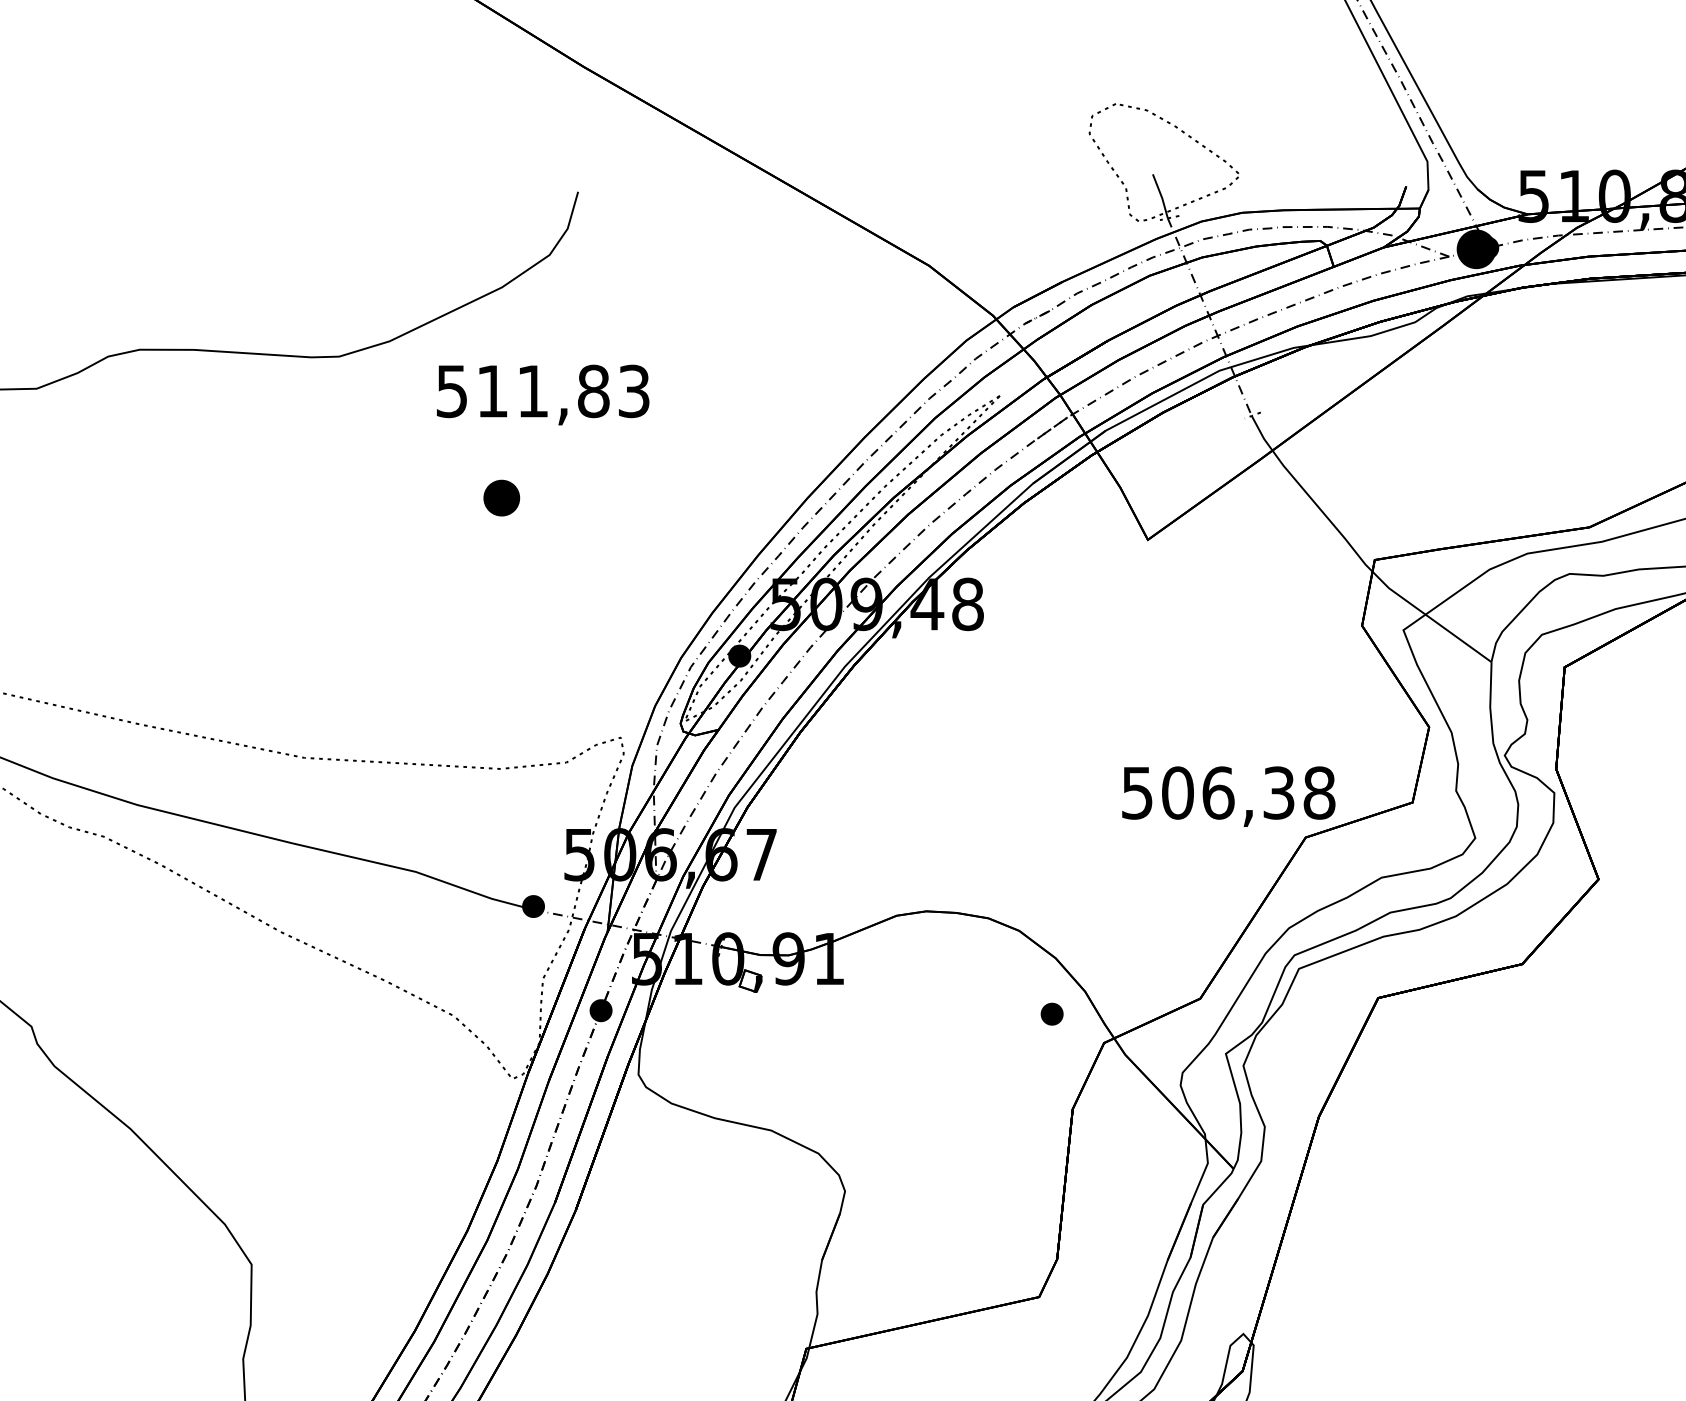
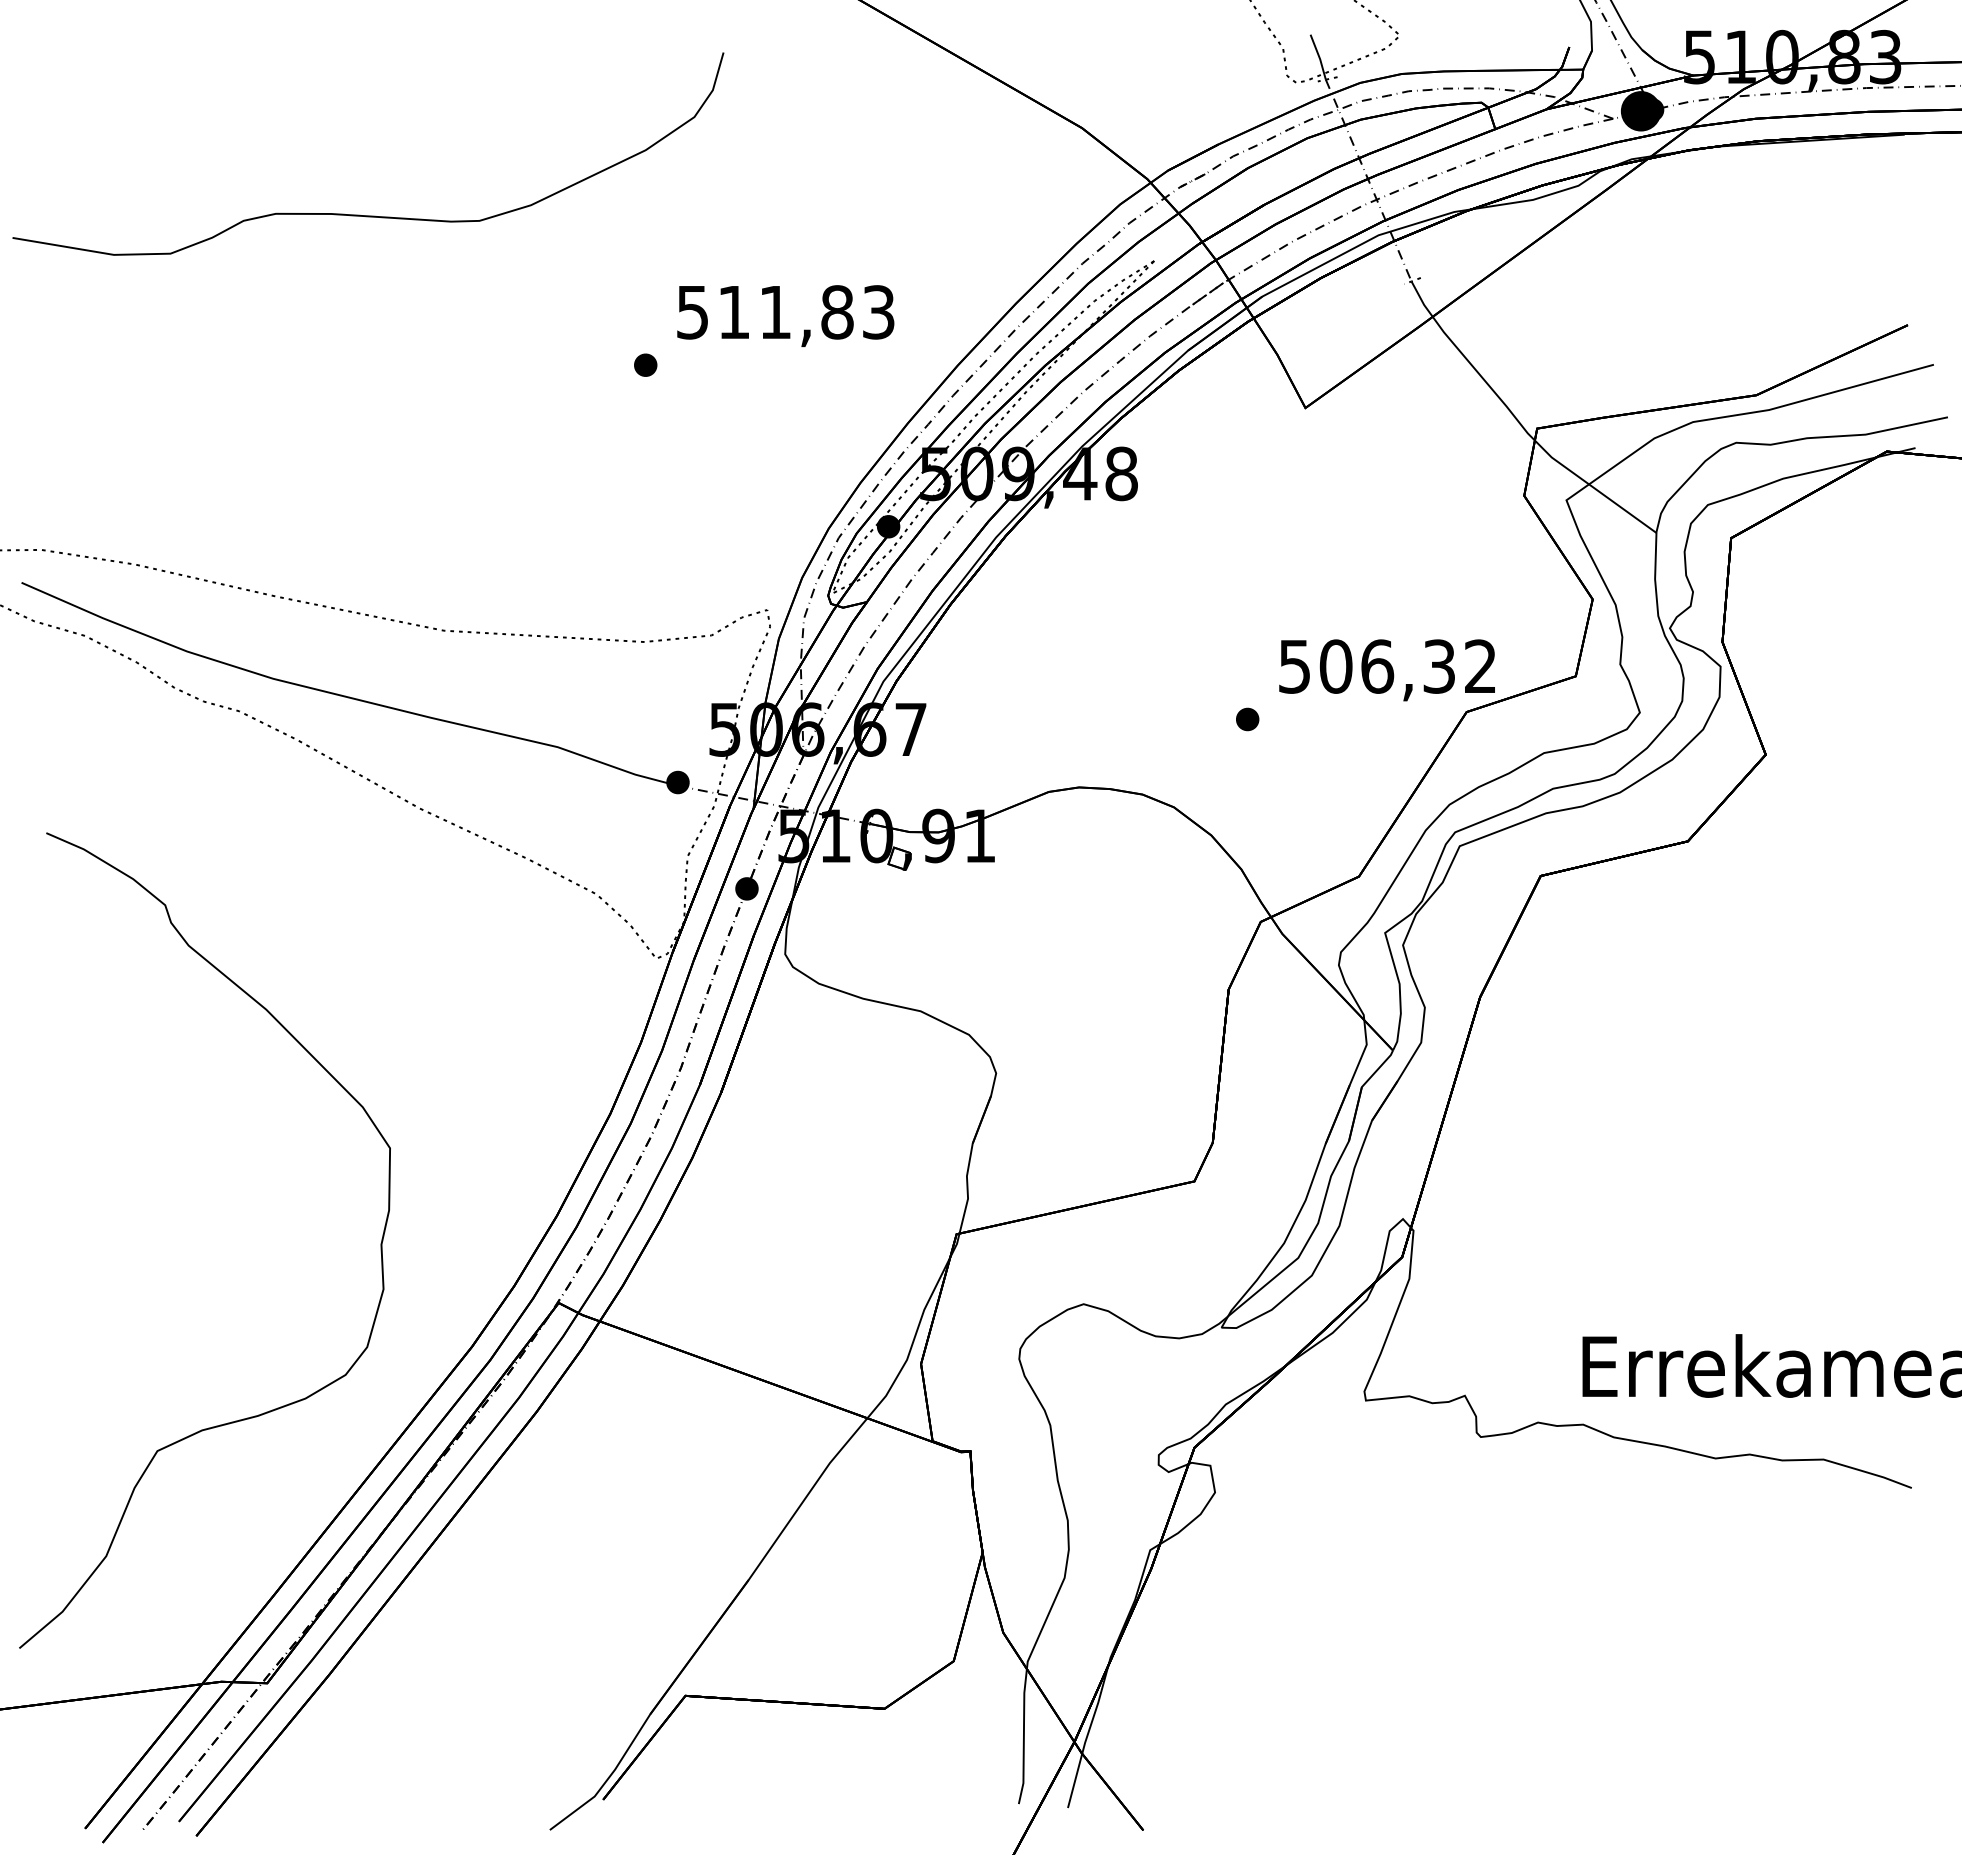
text: (542, 394) -> (785, 315), moved
part: (501, 497) -> (645, 364), size x0.62
text: (1319, 792) -> (1480, 666), 506,38 -> 506,32
part: (1051, 1014) -> (1247, 719), moved

